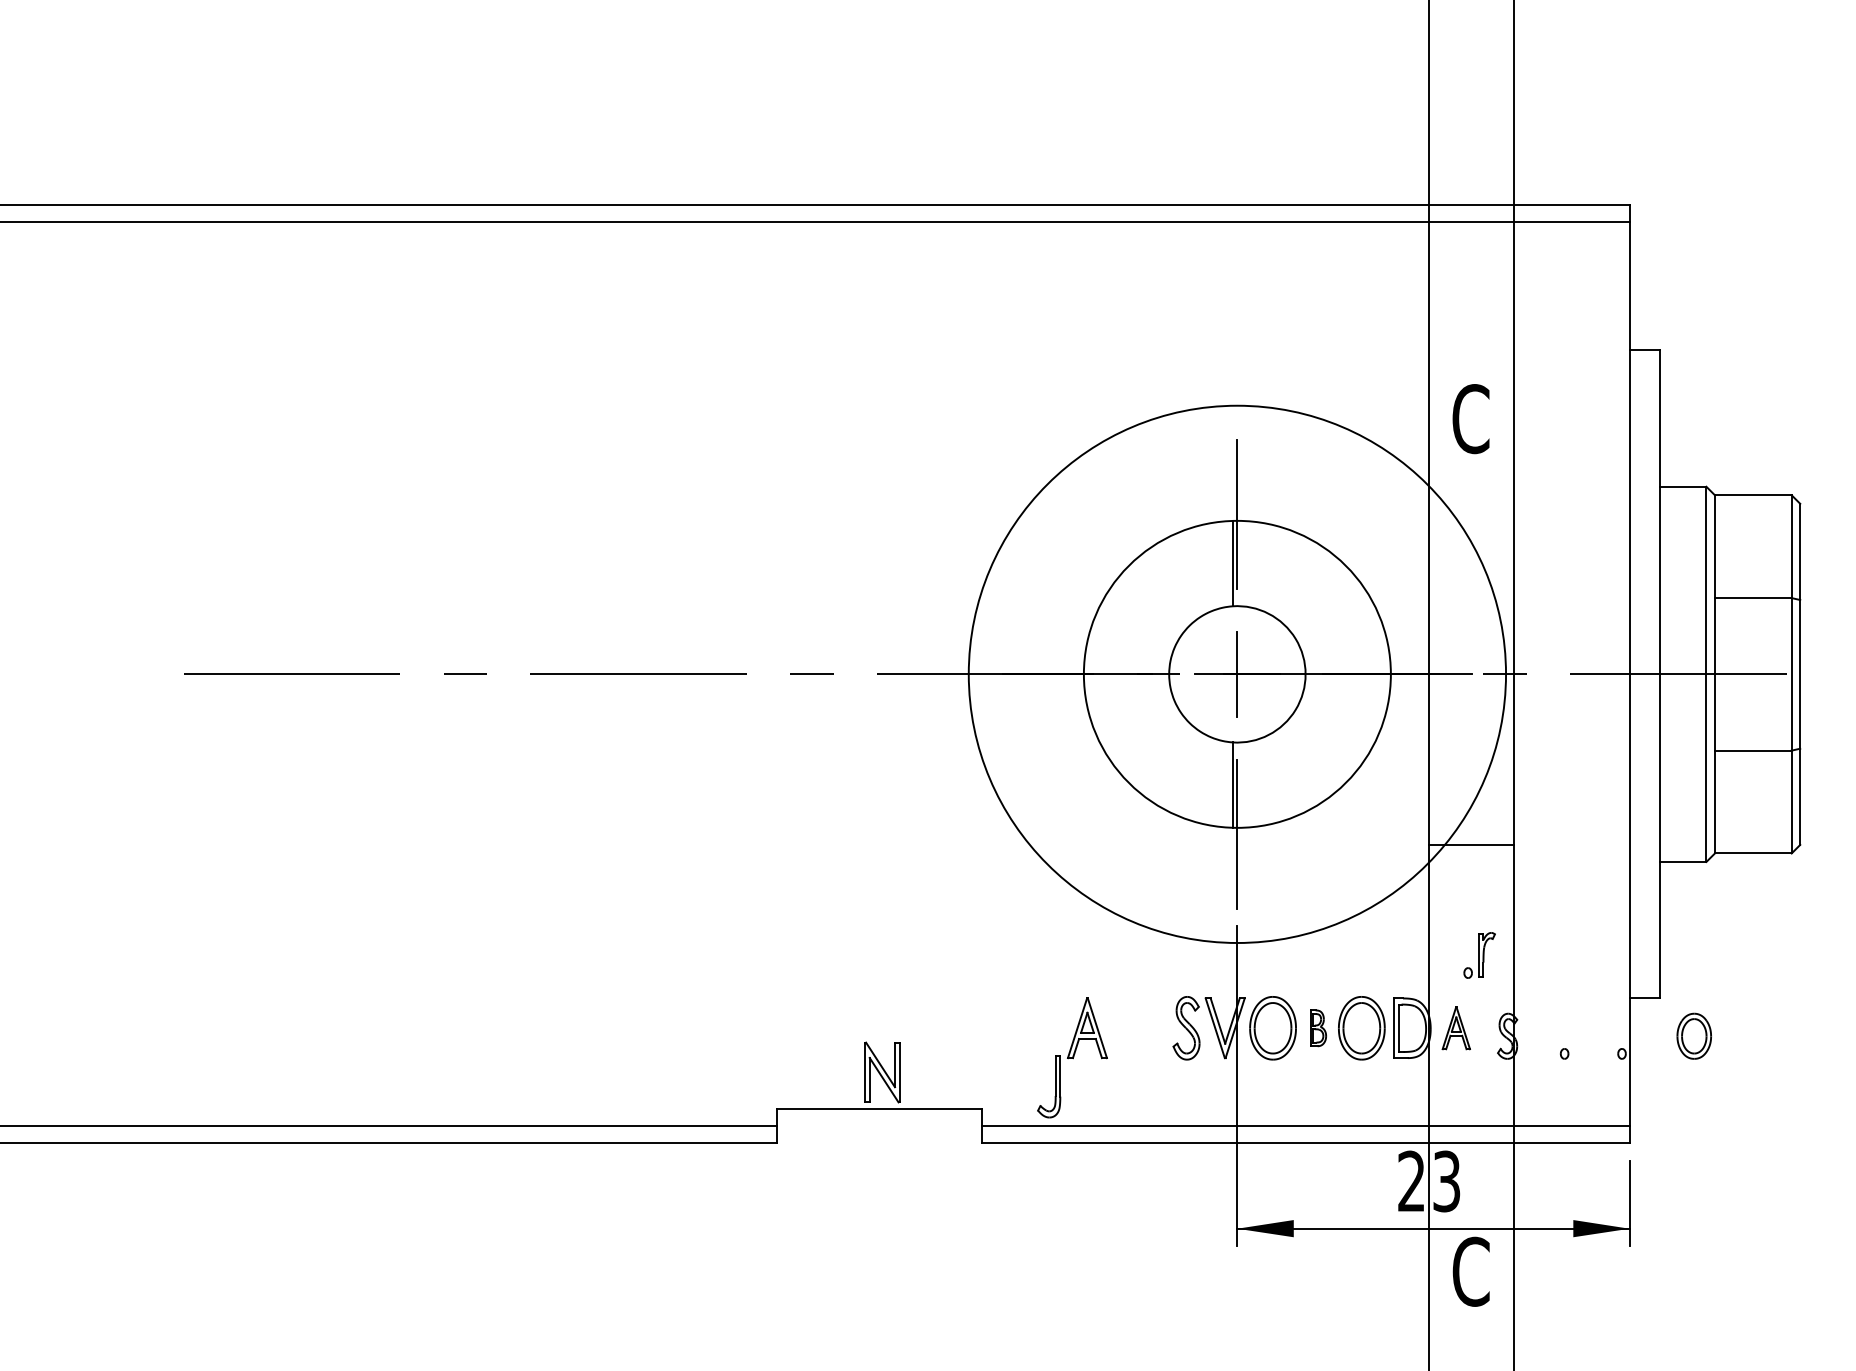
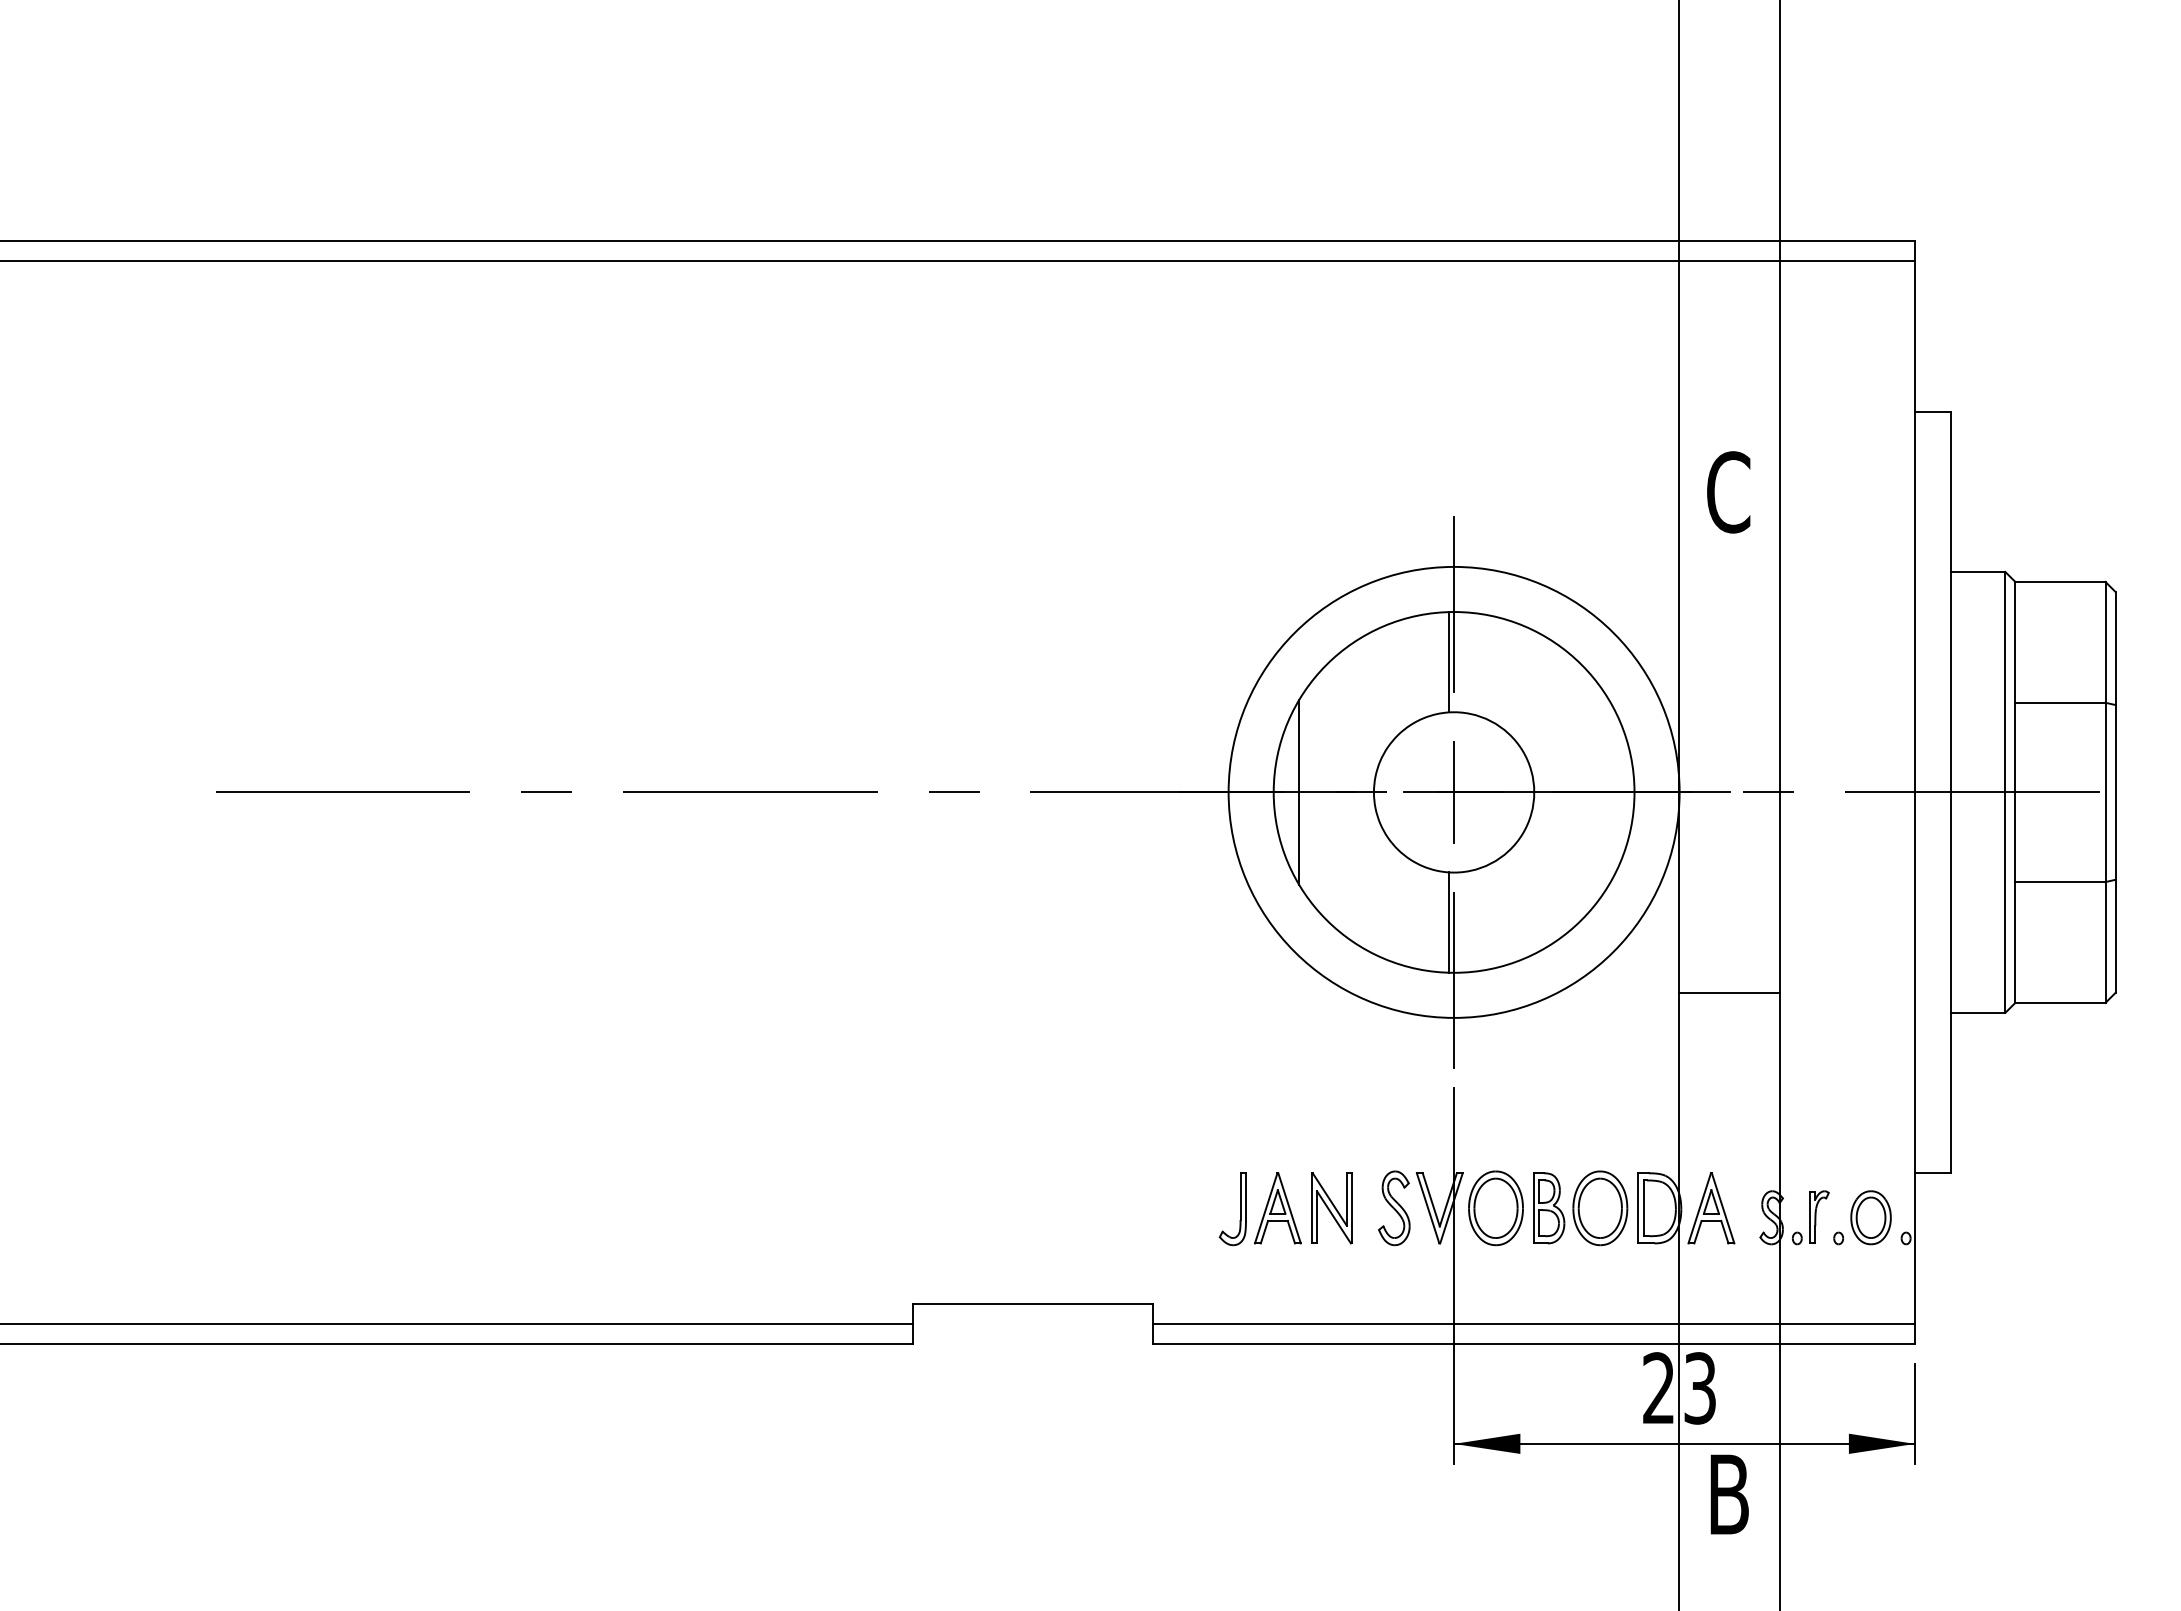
circle: (1236, 673) -> (1453, 791), size x0.71
line: (1105, 674) -> (1299, 792), added
part: (1479, 955) -> (1810, 1217), moved
part: (1318, 1028) -> (1549, 1208), size x1.67
part: (1456, 1028) -> (1711, 1208), size x1.43
part: (1693, 1036) -> (1870, 1217), moved
part: (882, 1072) -> (1331, 1208), moved
part: (1055, 1087) -> (1240, 1209), moved
text: (1470, 1271) -> (1728, 1494), C -> B

